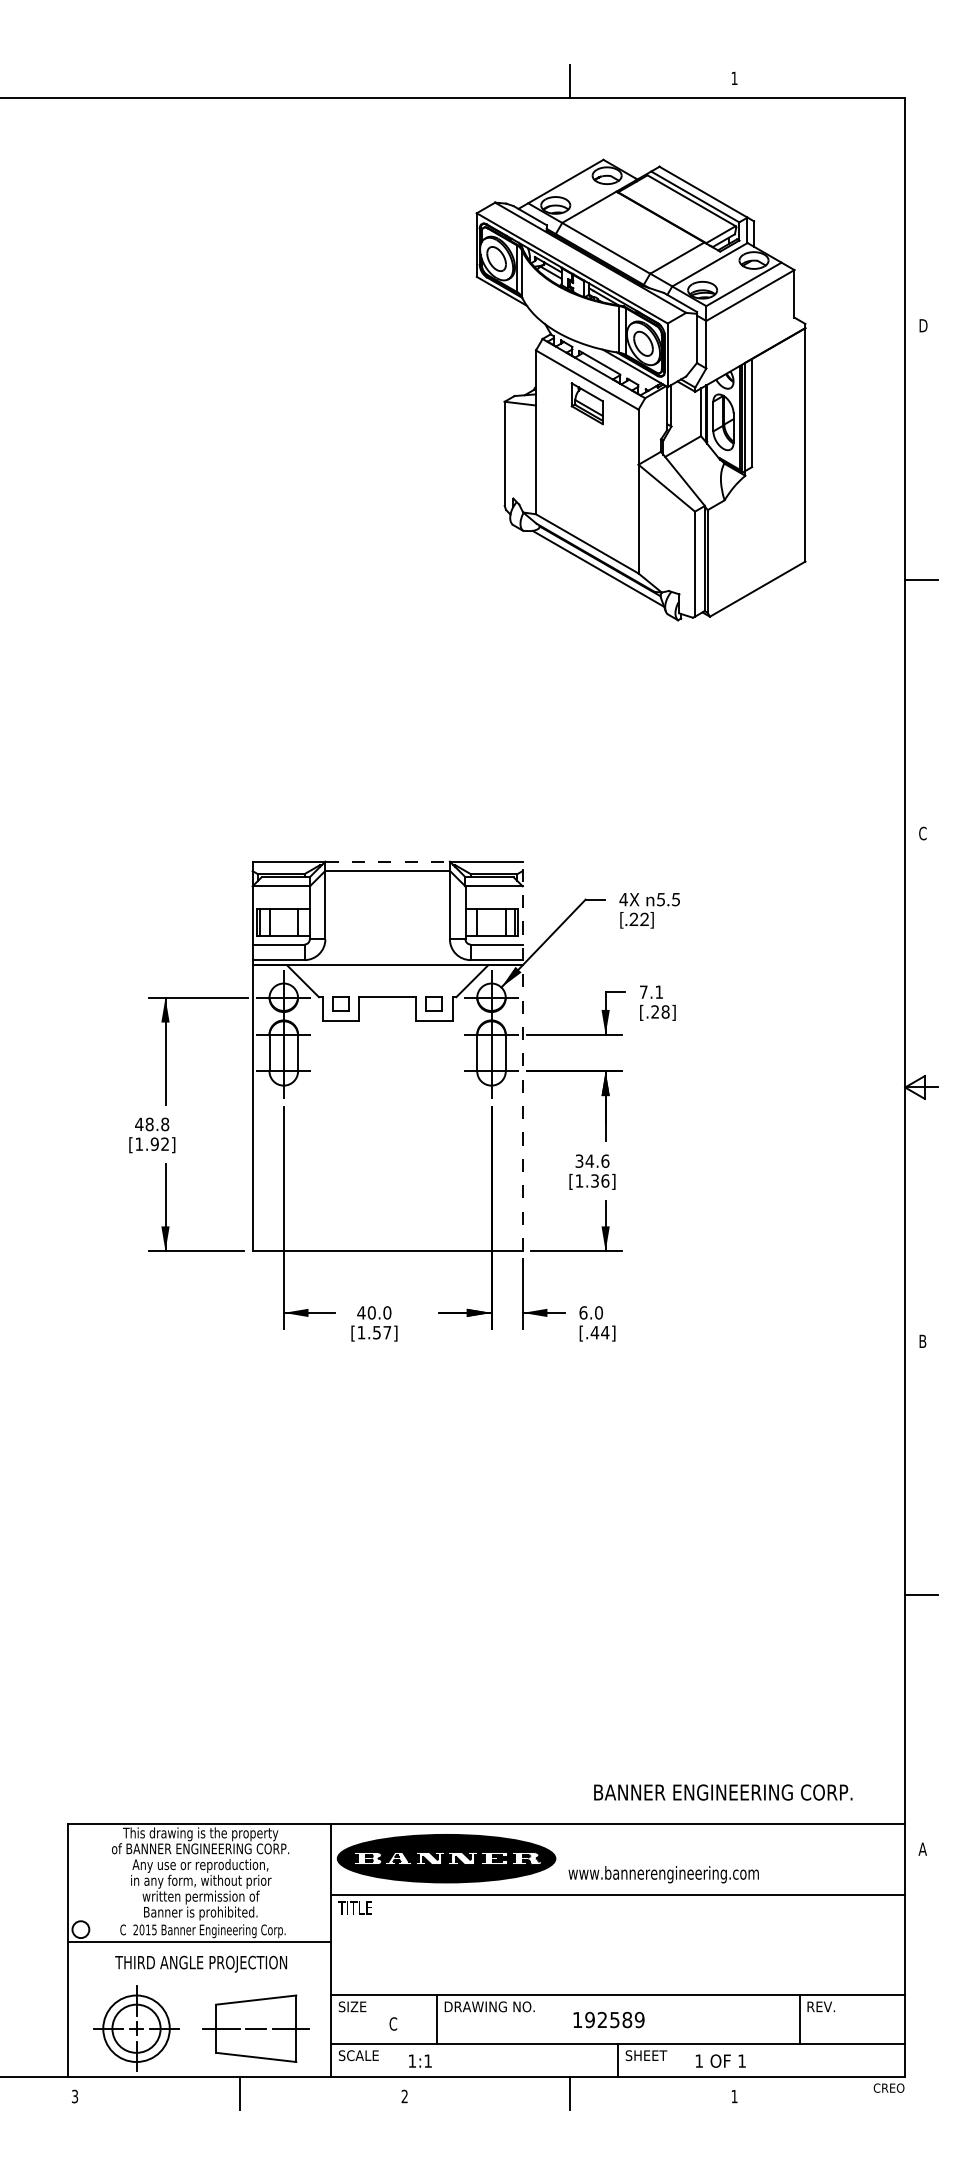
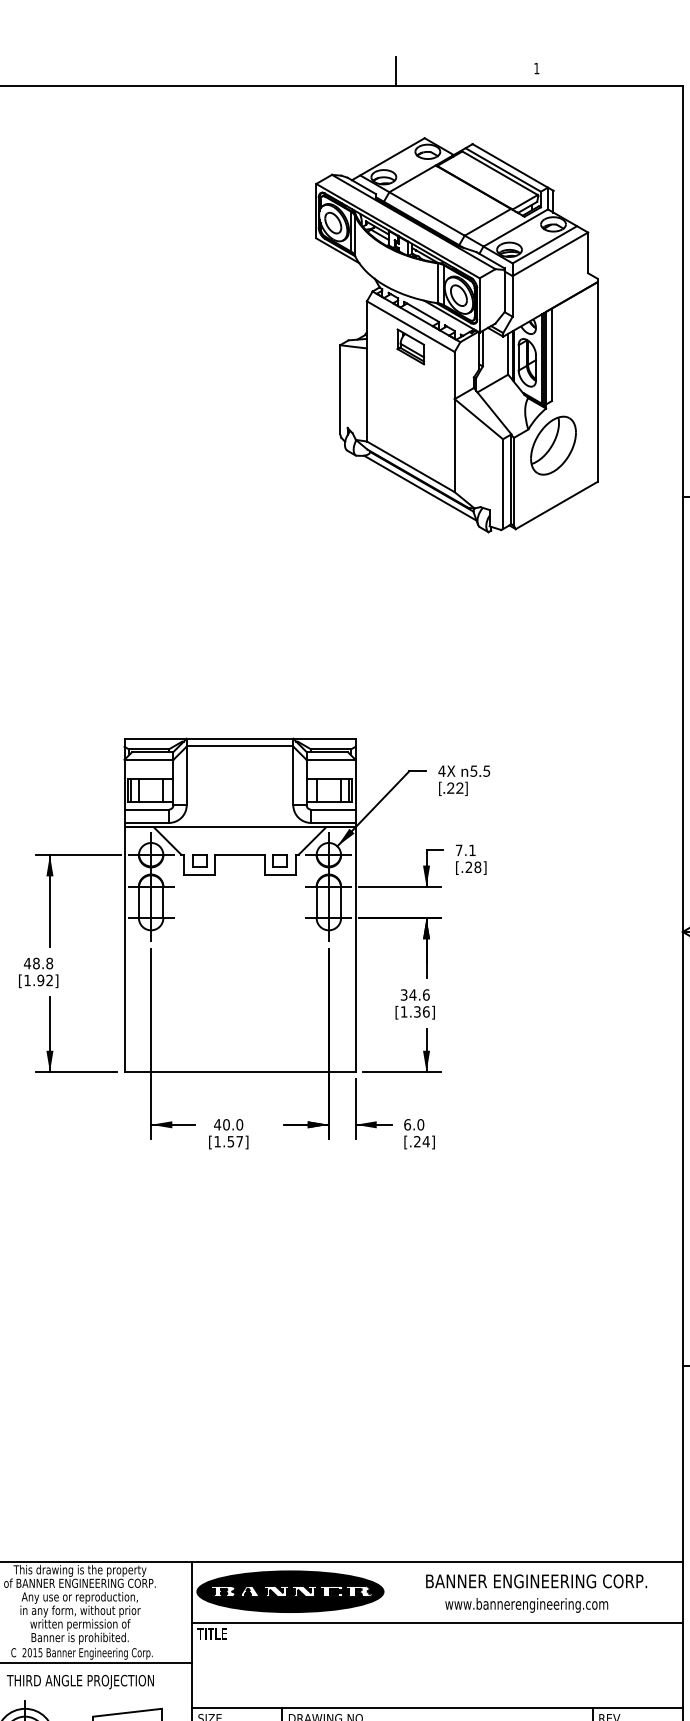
part: (753, 518) -> (553, 445), added
line: (388, 861) -> (240, 738), dashed -> solid
line: (522, 1056) -> (355, 905), dashed -> solid
text: (594, 1332) -> (417, 1141), [.44] -> [.24]
text: (723, 1792) -> (536, 1581), moved
text: (663, 1874) -> (526, 1605), moved

